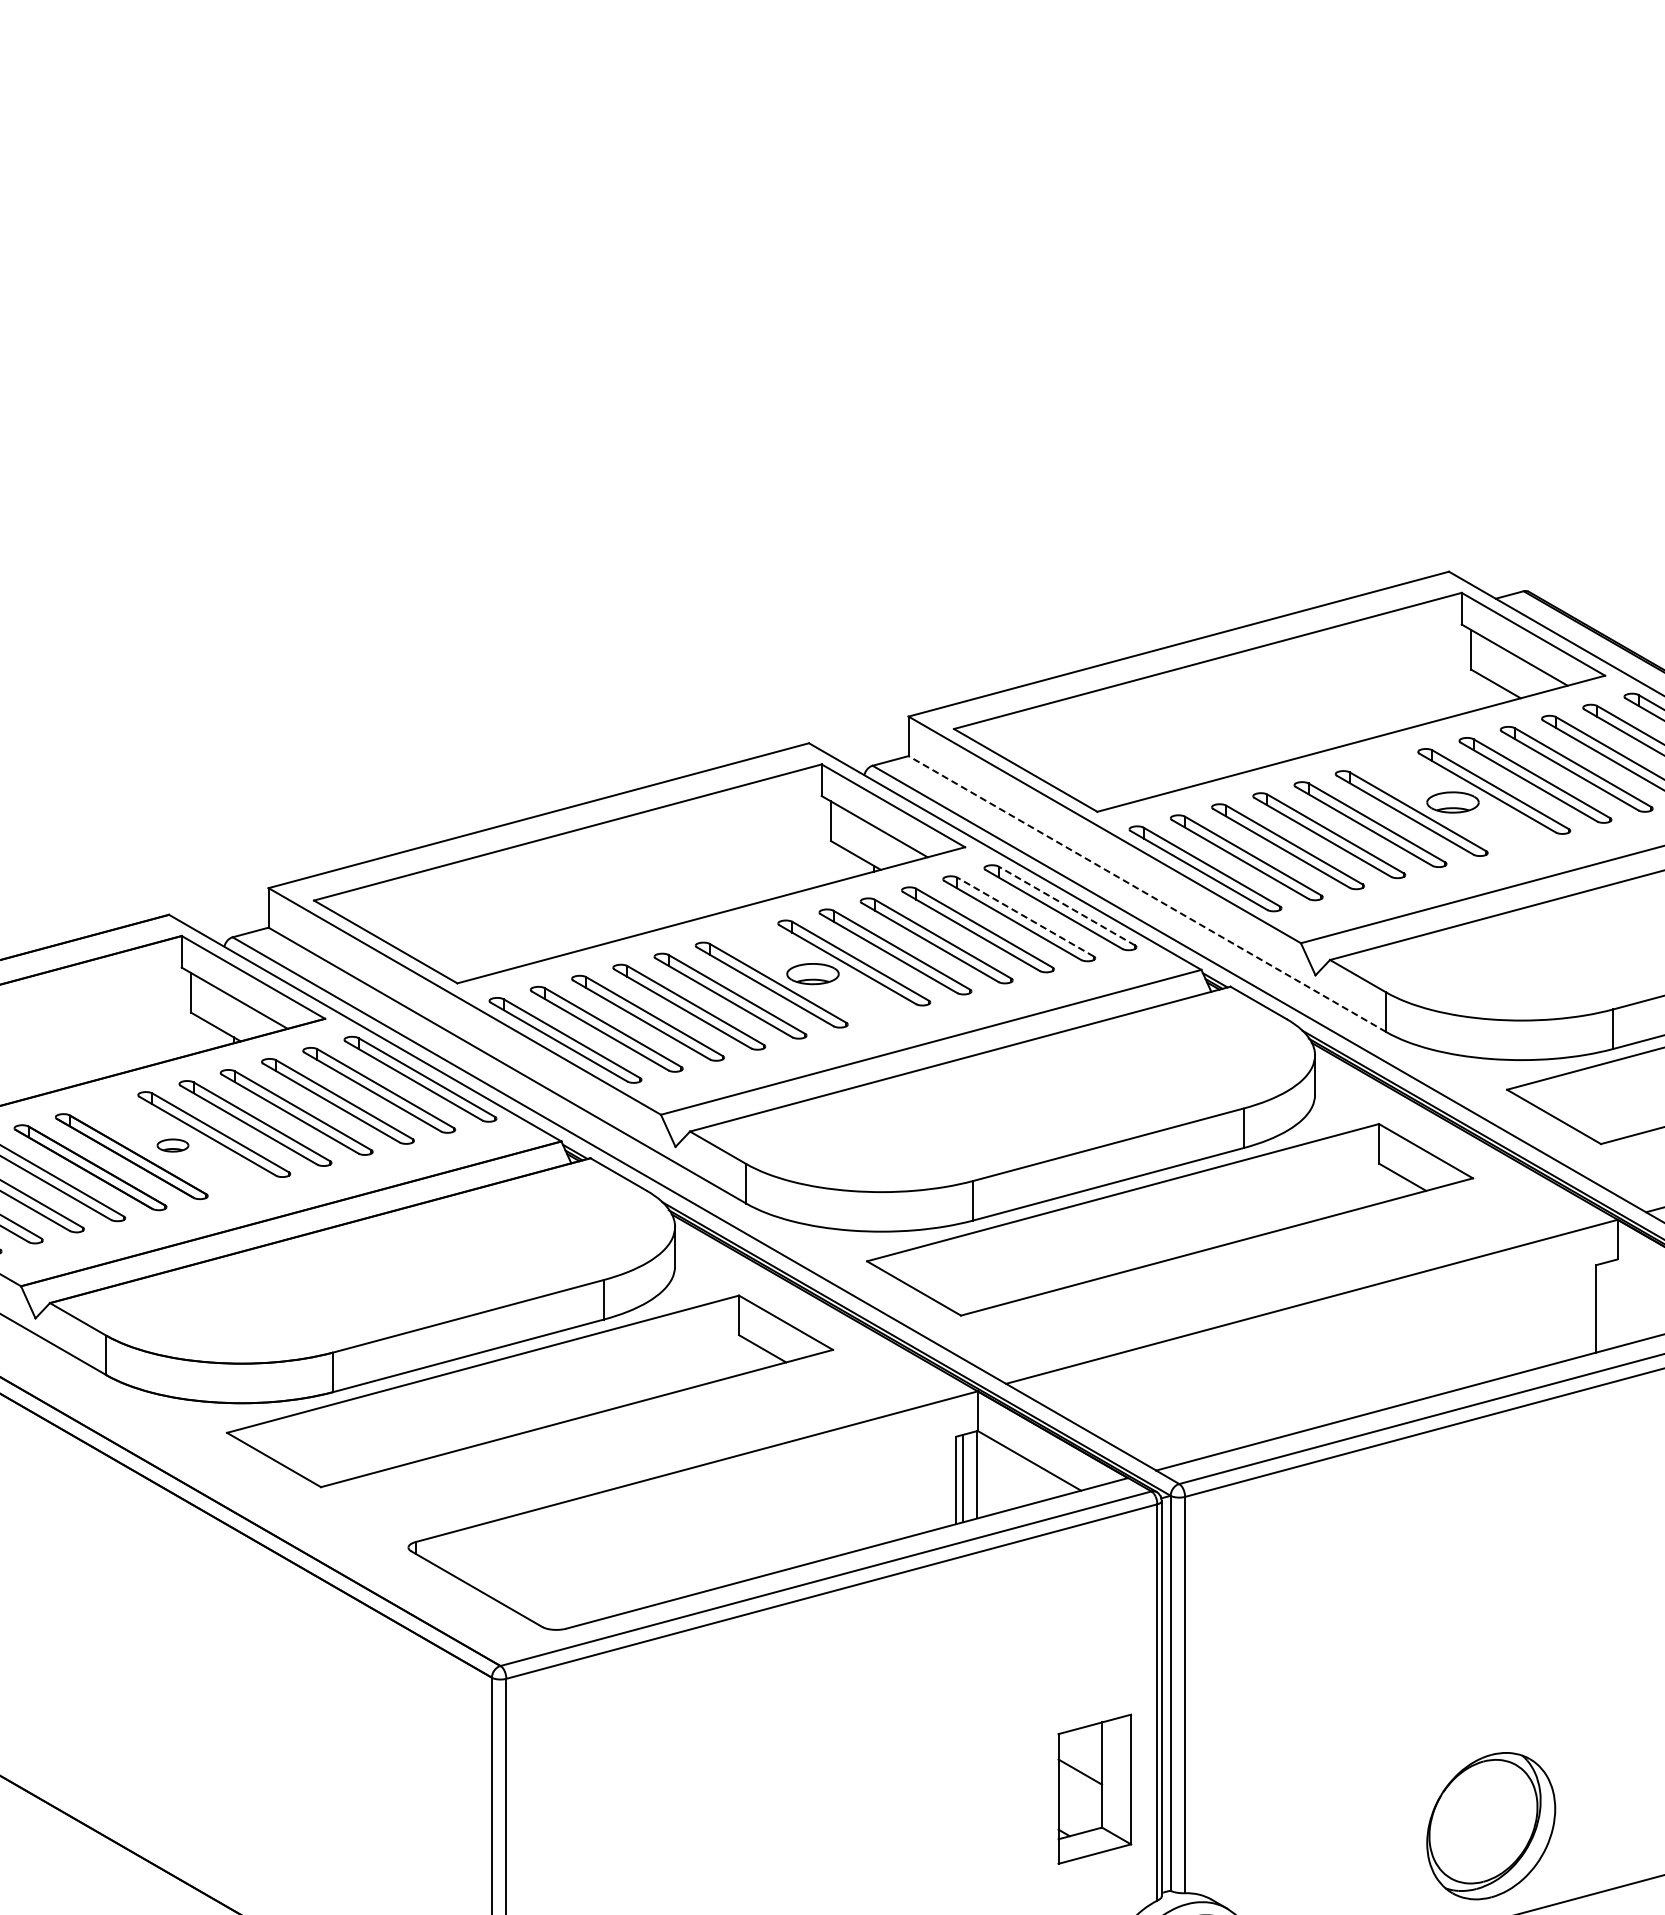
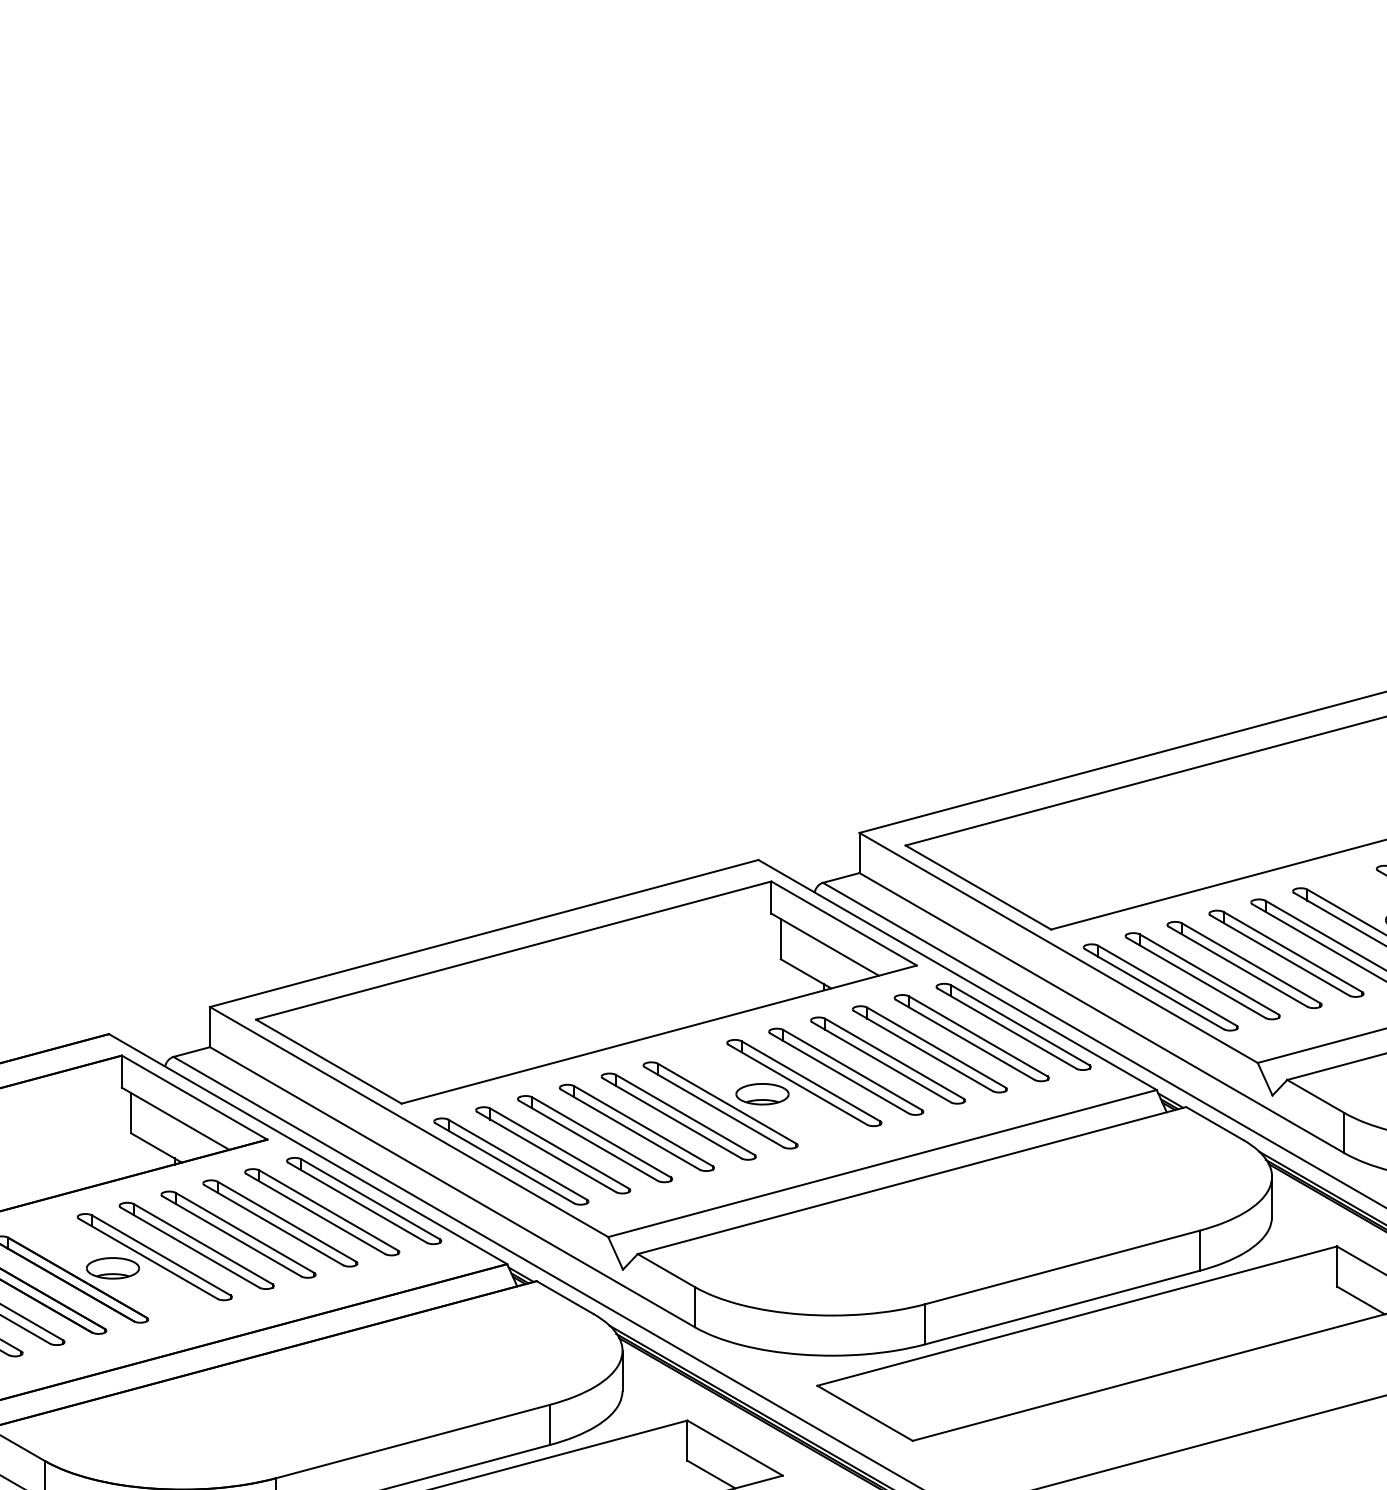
line: (1147, 894) -> (1101, 1013), dashed -> solid
line: (1066, 906) -> (1019, 1025), dashed -> solid
line: (1025, 917) -> (978, 1036), dashed -> solid
part: (172, 1145) -> (112, 1268), size x1.67

